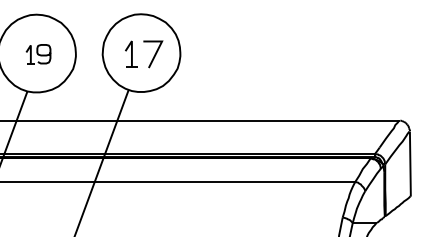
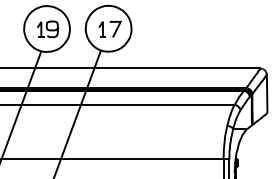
part: (37, 54) -> (47, 29), size x1.43

